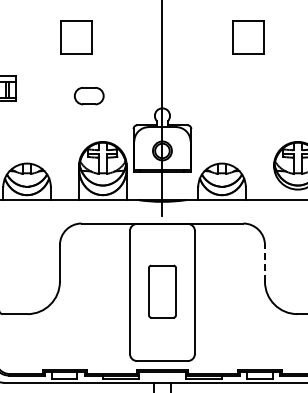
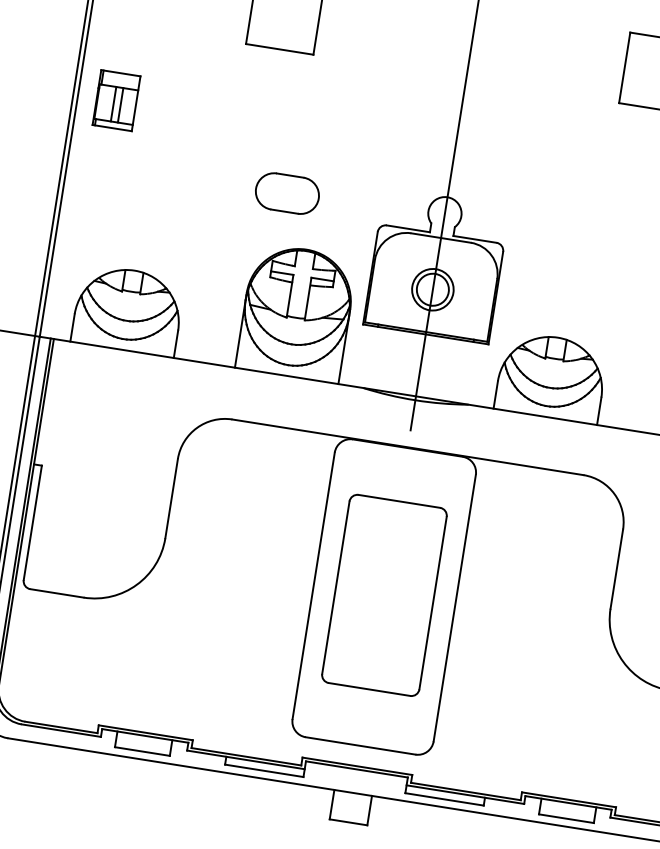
part: (89, 96) -> (287, 194), moved
line: (264, 262) -> (616, 566), dashed -> solid
part: (162, 291) -> (384, 594), size x1.67

